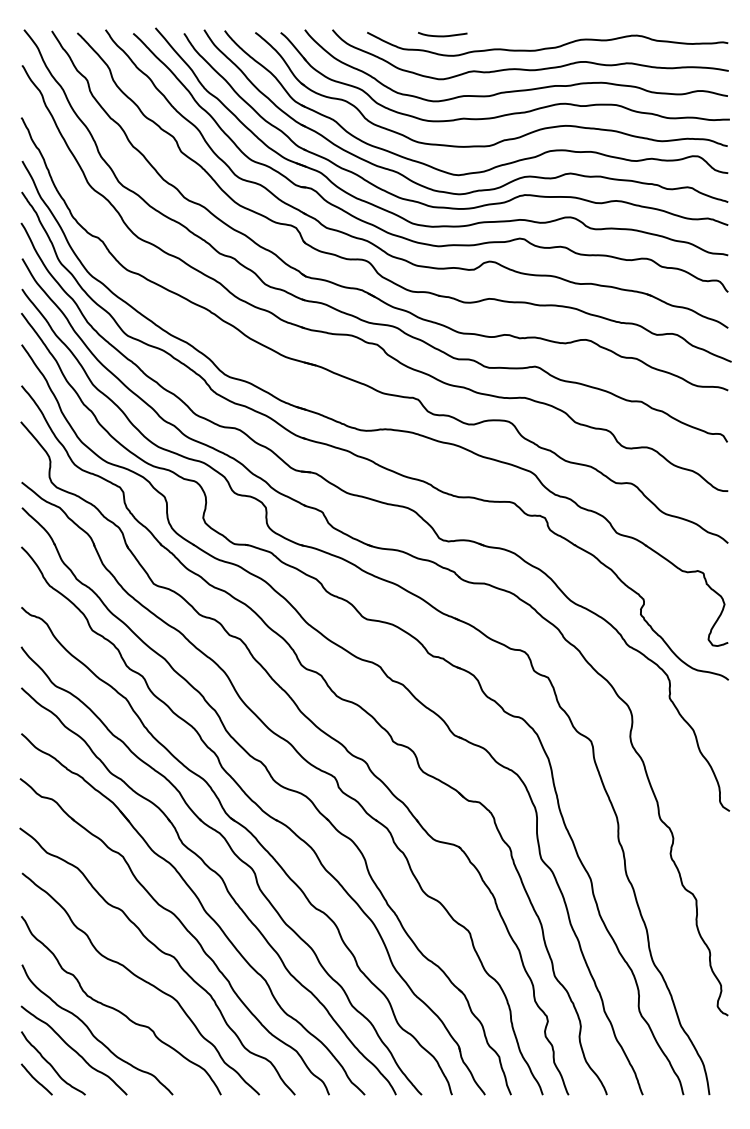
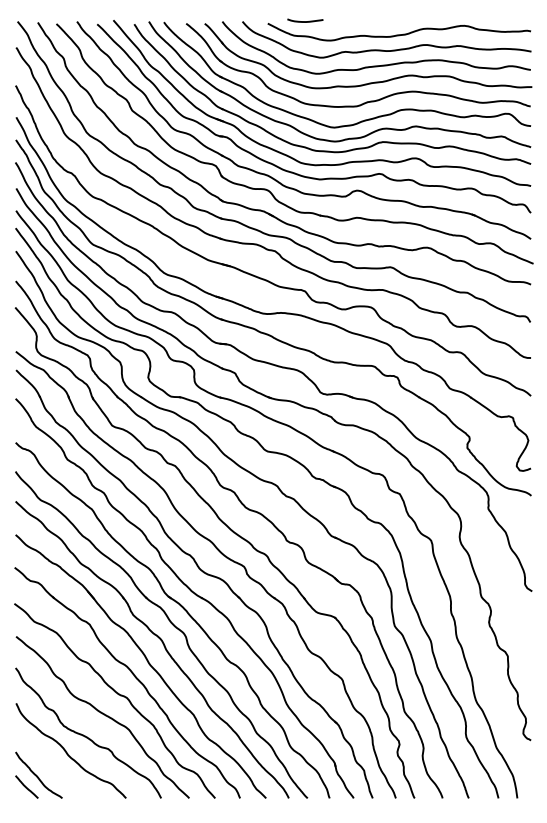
curve: (442, 35) -> (305, 21), moved
curve: (73, 1050) -> (53, 765), removed

